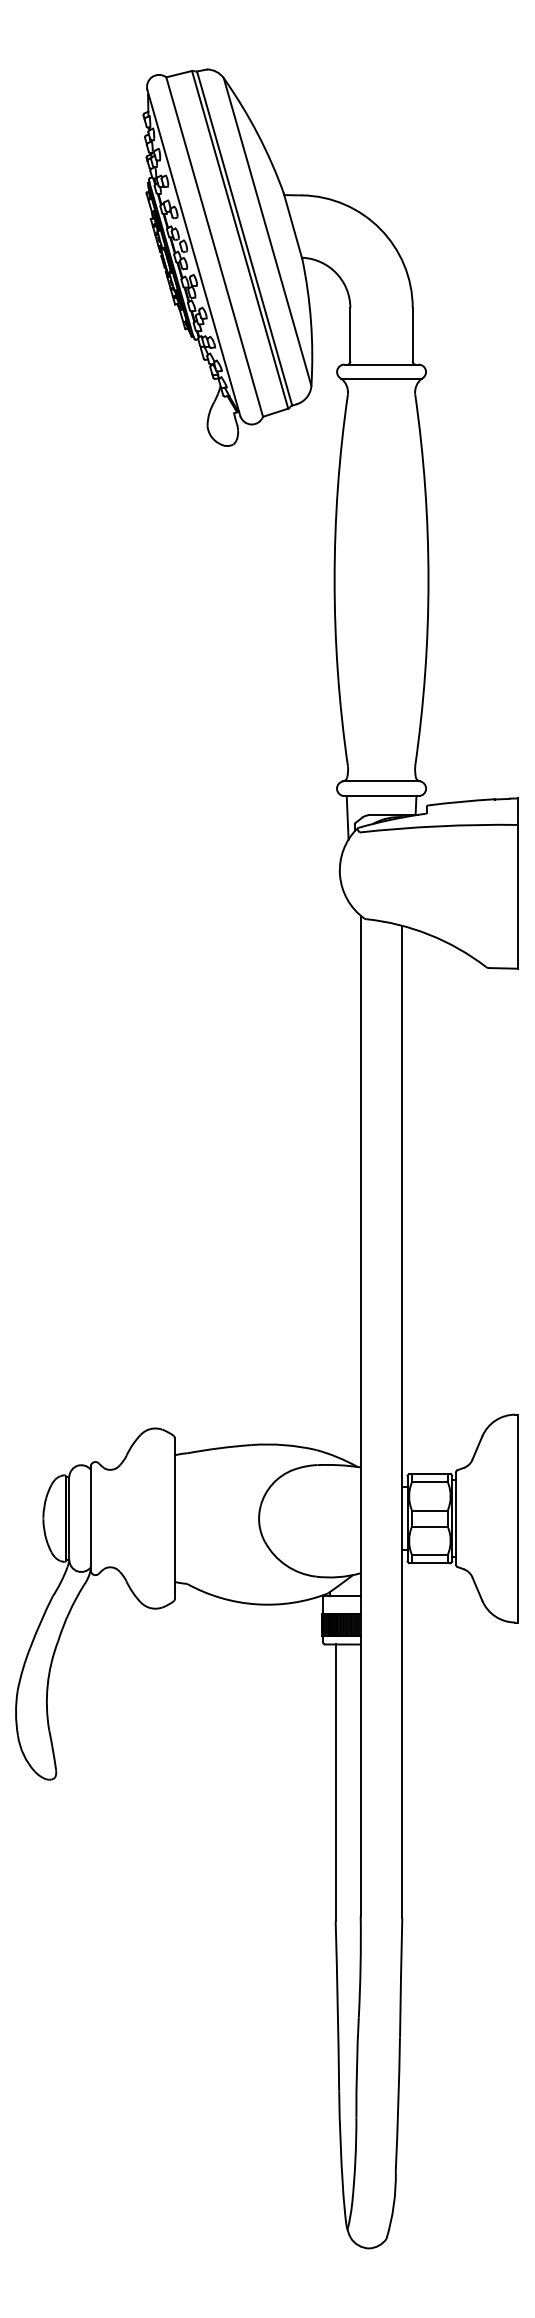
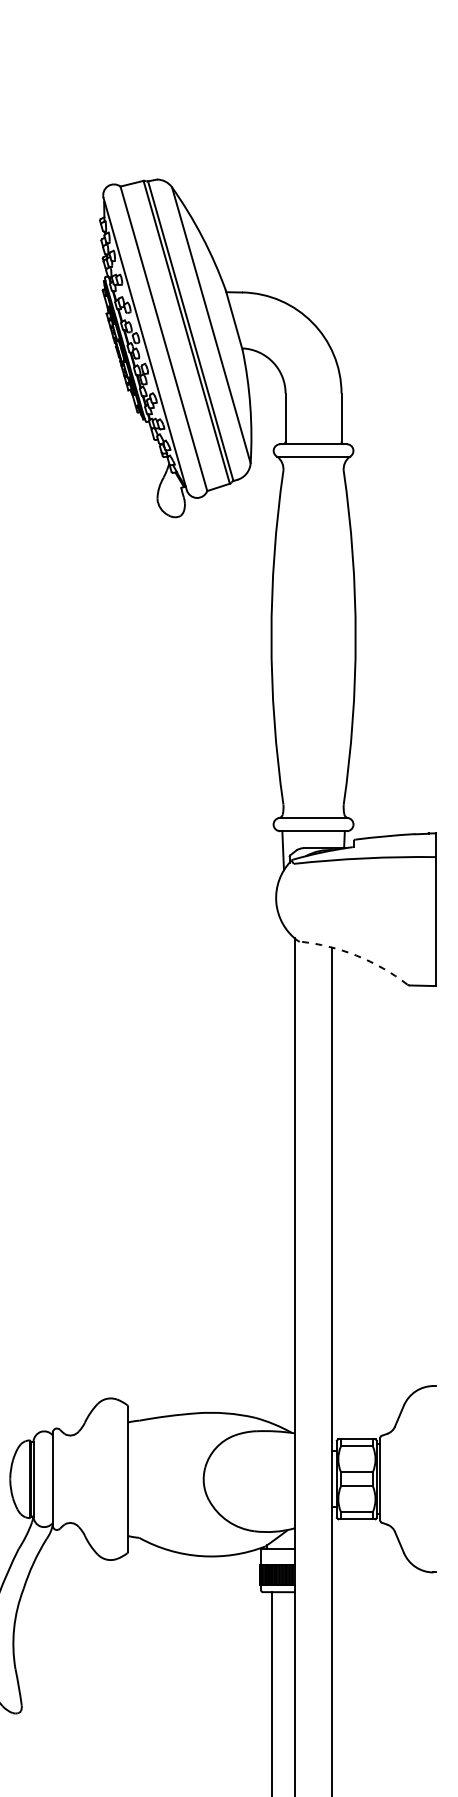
arc: (429, 934) -> (356, 955), solid -> dashed
line: (518, 1518) -> (436, 1479), removed

